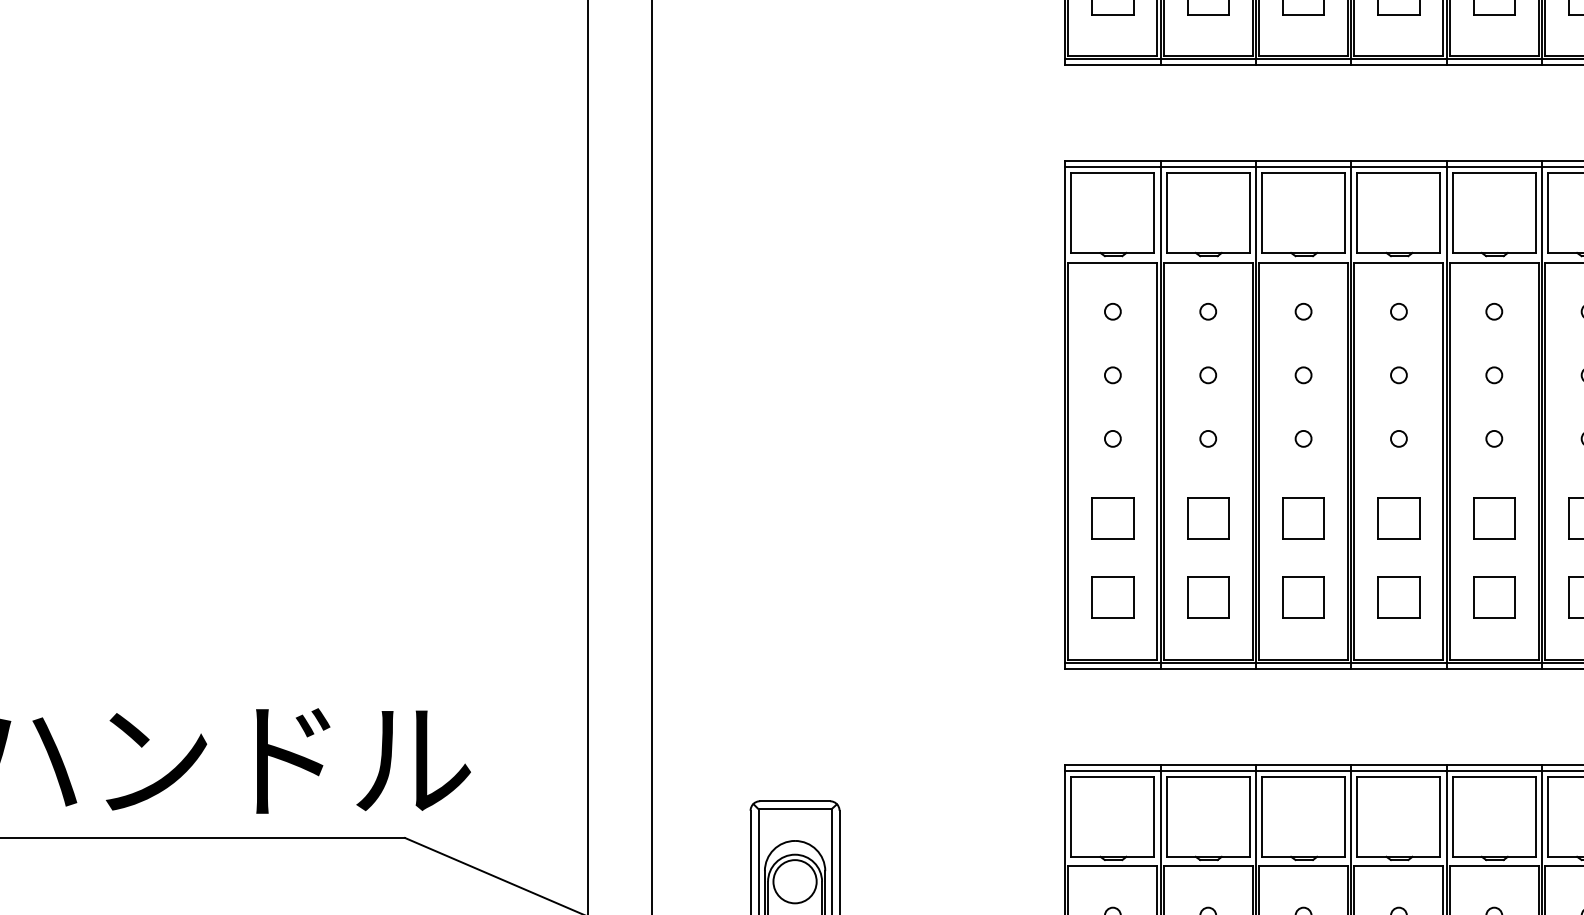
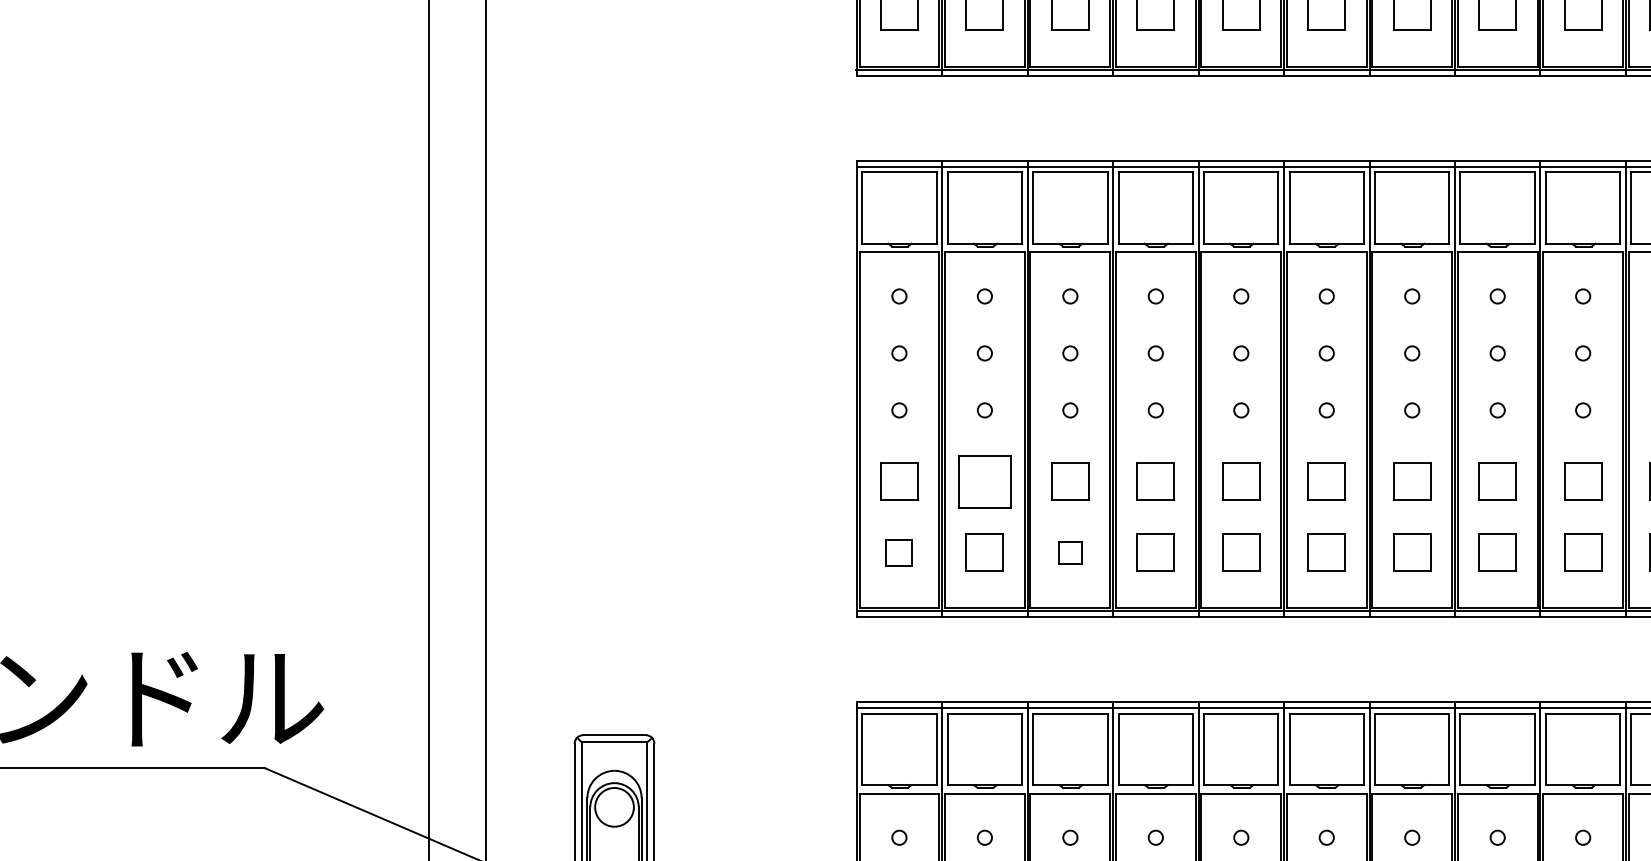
part: (1207, 518) -> (984, 481), size x1.4
part: (1112, 597) -> (899, 552), size x0.7
part: (1303, 597) -> (1070, 552), size x0.6

